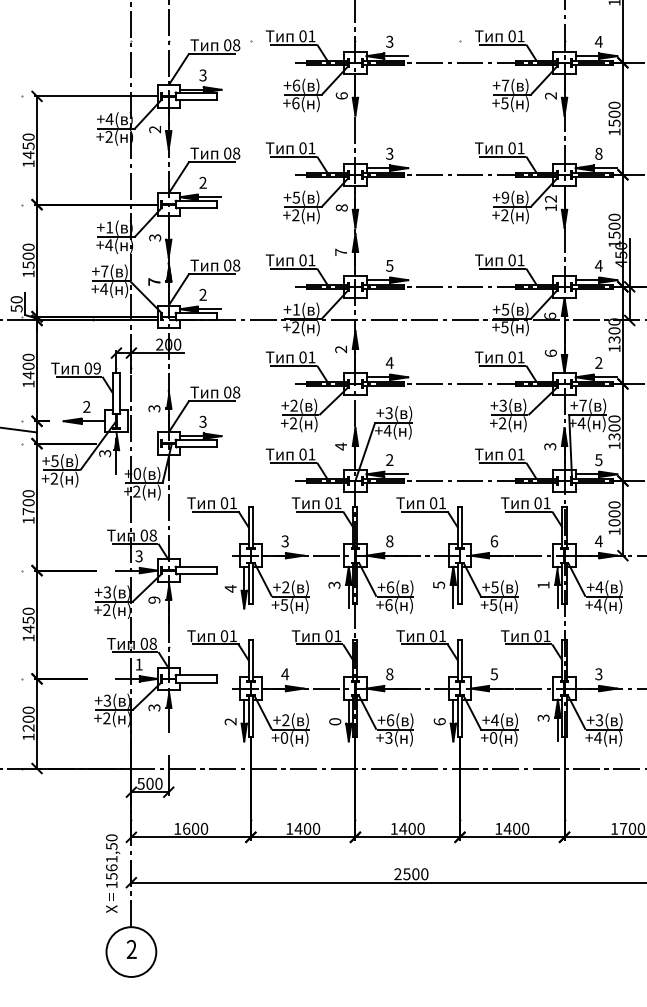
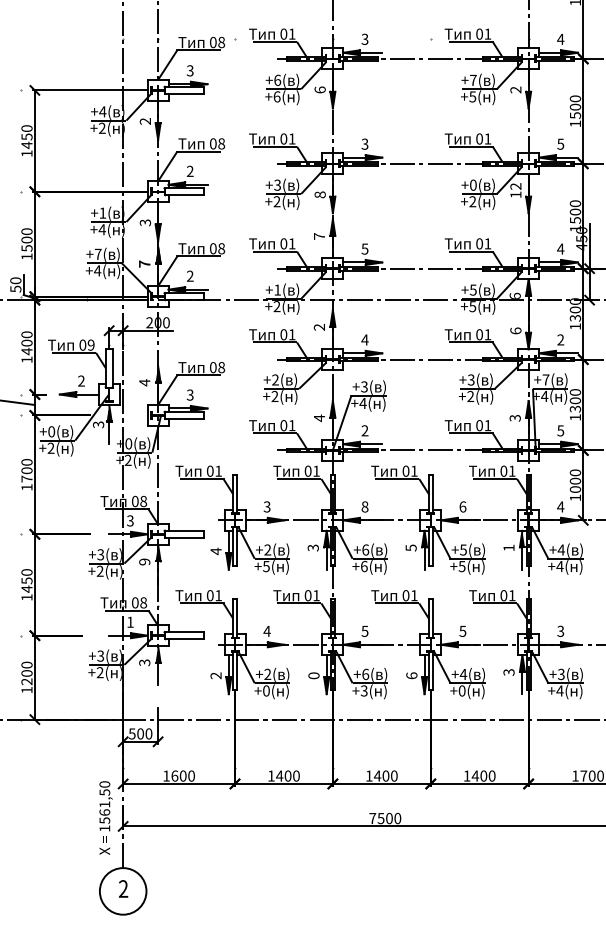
text: (598, 153) -> (560, 143), 8 -> 5
text: (296, 196) -> (277, 184), +5( -> +3(
text: (505, 196) -> (473, 184), +9( -> +0(
text: (154, 408) -> (144, 382), 3 -> 4
text: (54, 460) -> (51, 431), +5( -> +0(
text: (389, 673) -> (364, 630), 8 -> 5
text: (397, 873) -> (372, 817), 2500 -> 7500

